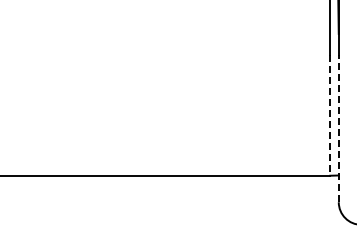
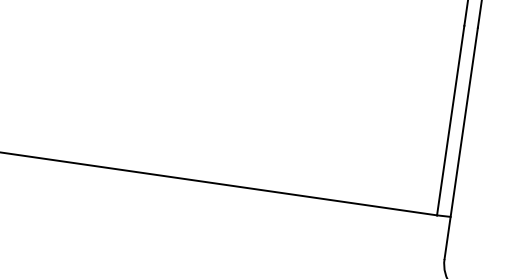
line: (330, 116) -> (450, 122), dashed -> solid
line: (338, 128) -> (460, 142), dashed -> solid

